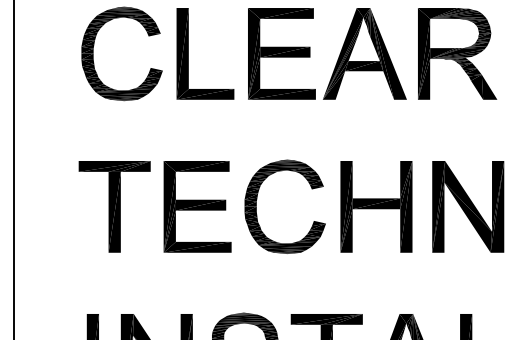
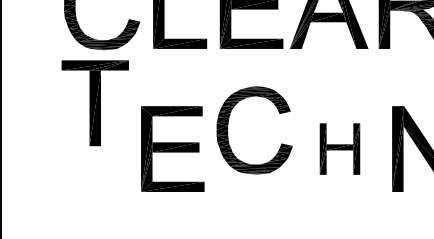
part: (257, 199) -> (228, 123), moved
part: (114, 206) -> (95, 102), moved
part: (376, 206) -> (340, 148), size x0.6

